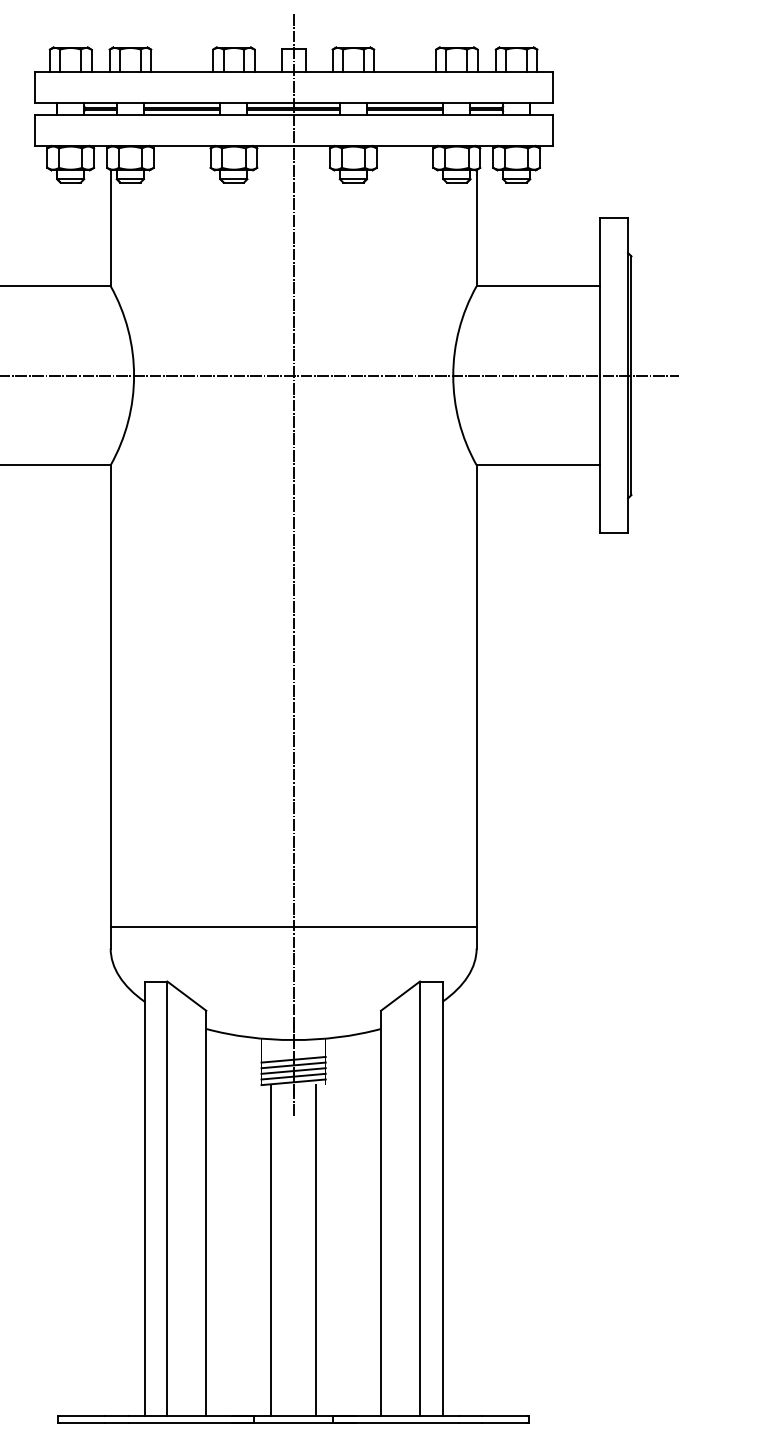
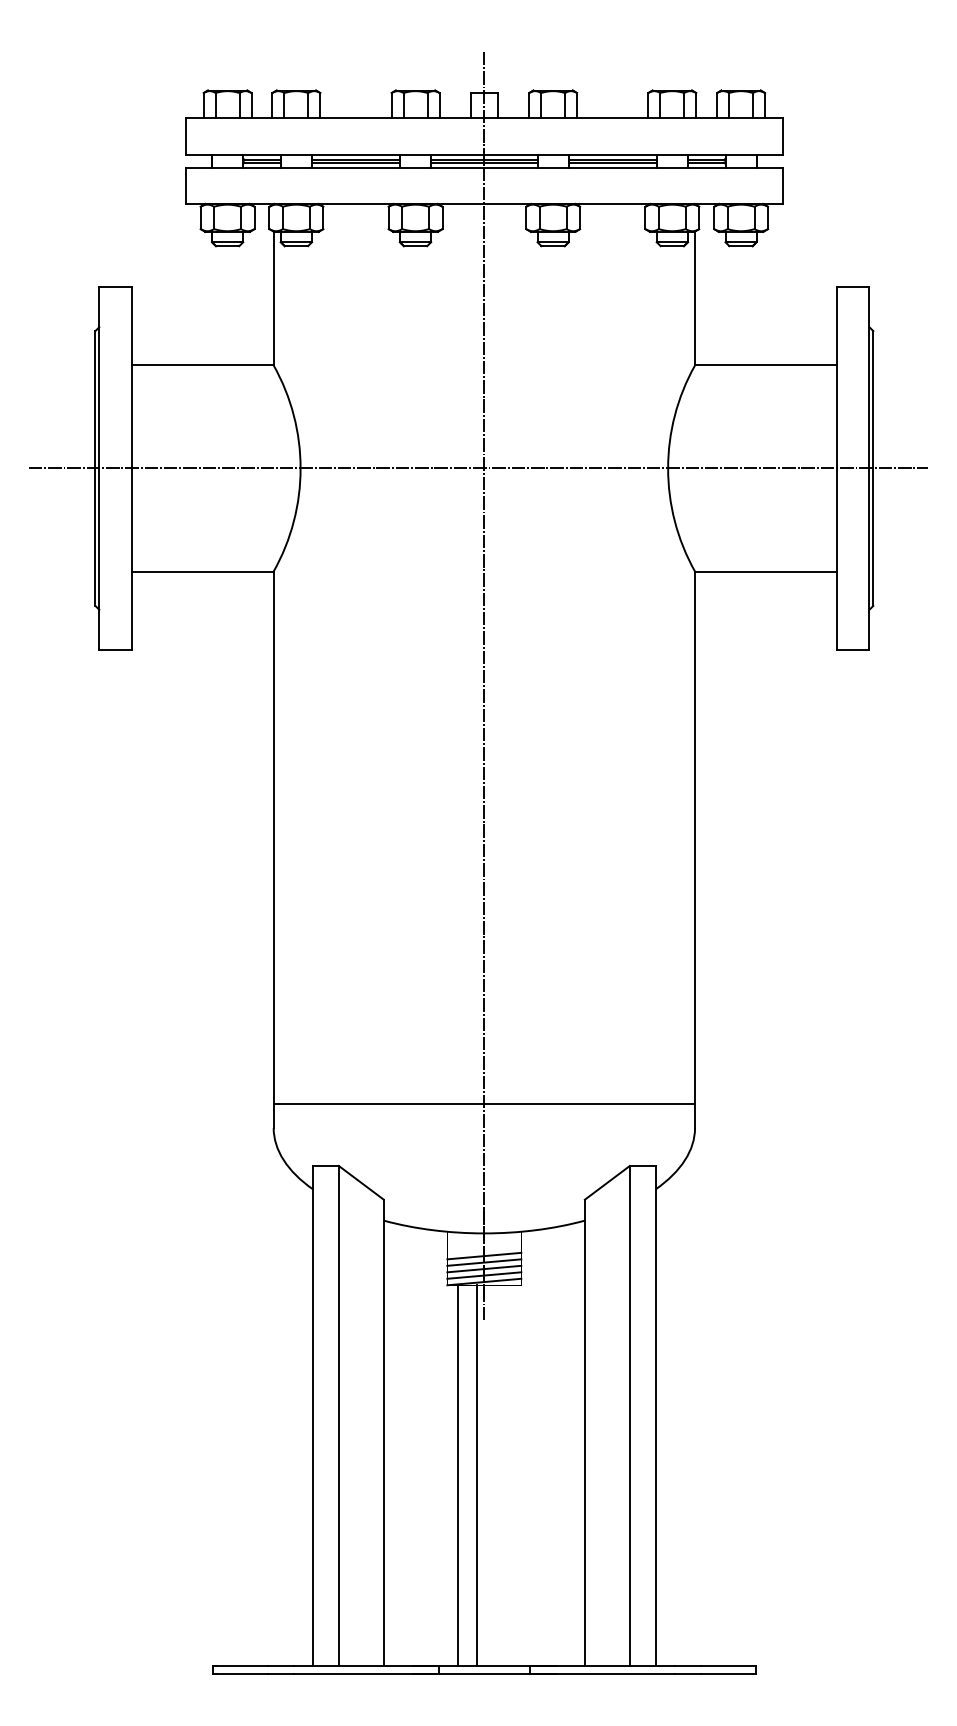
line: (316, 1250) -> (477, 1475), moved

